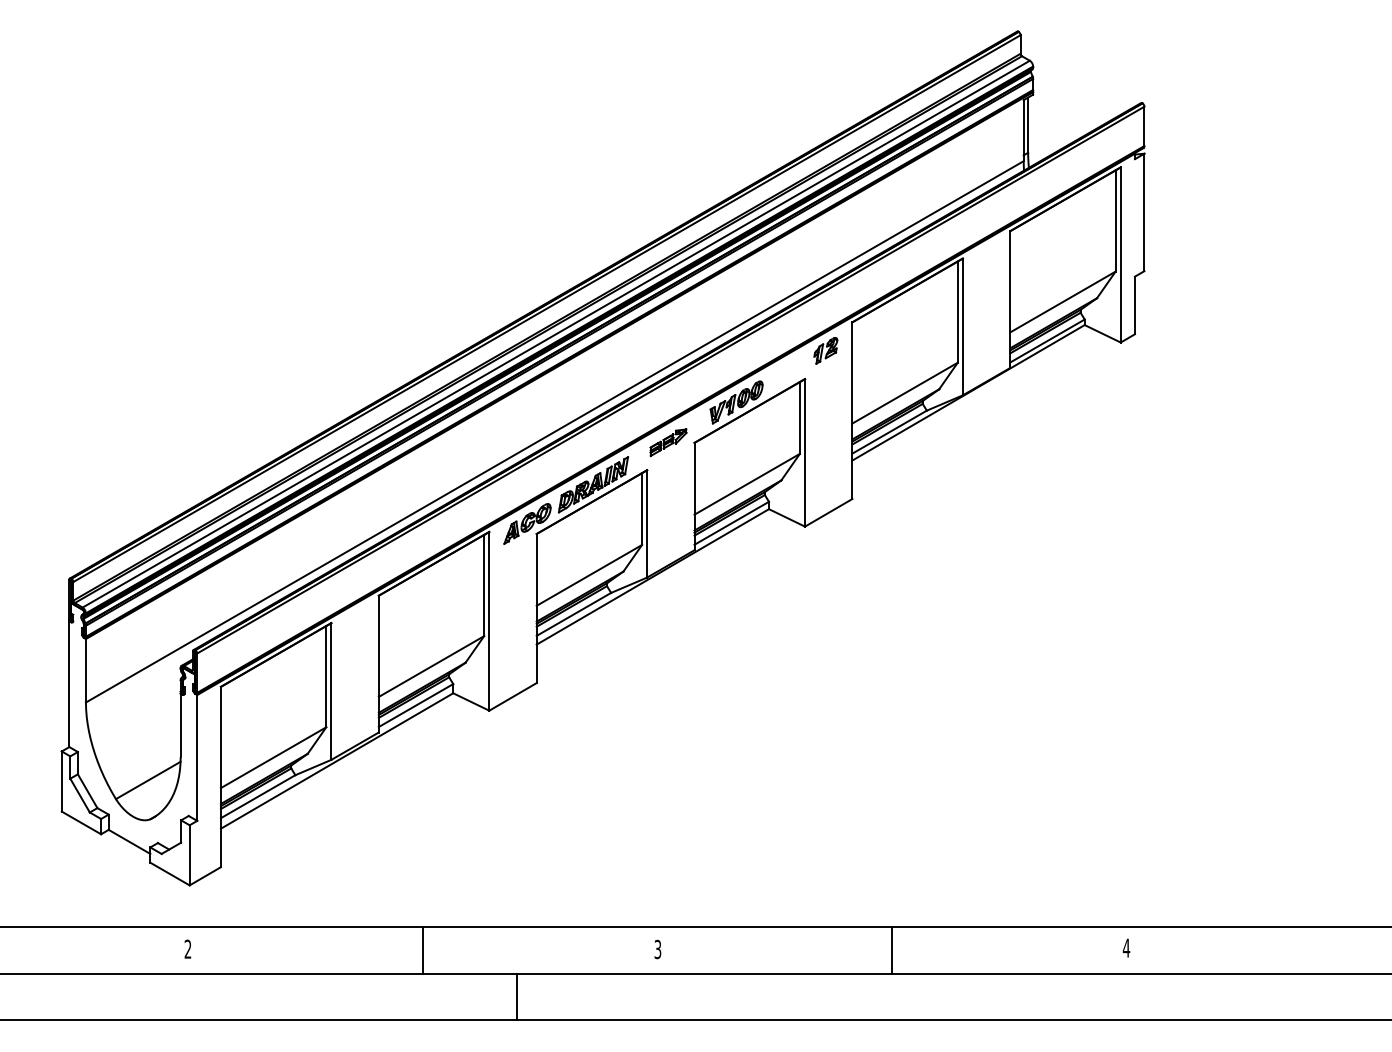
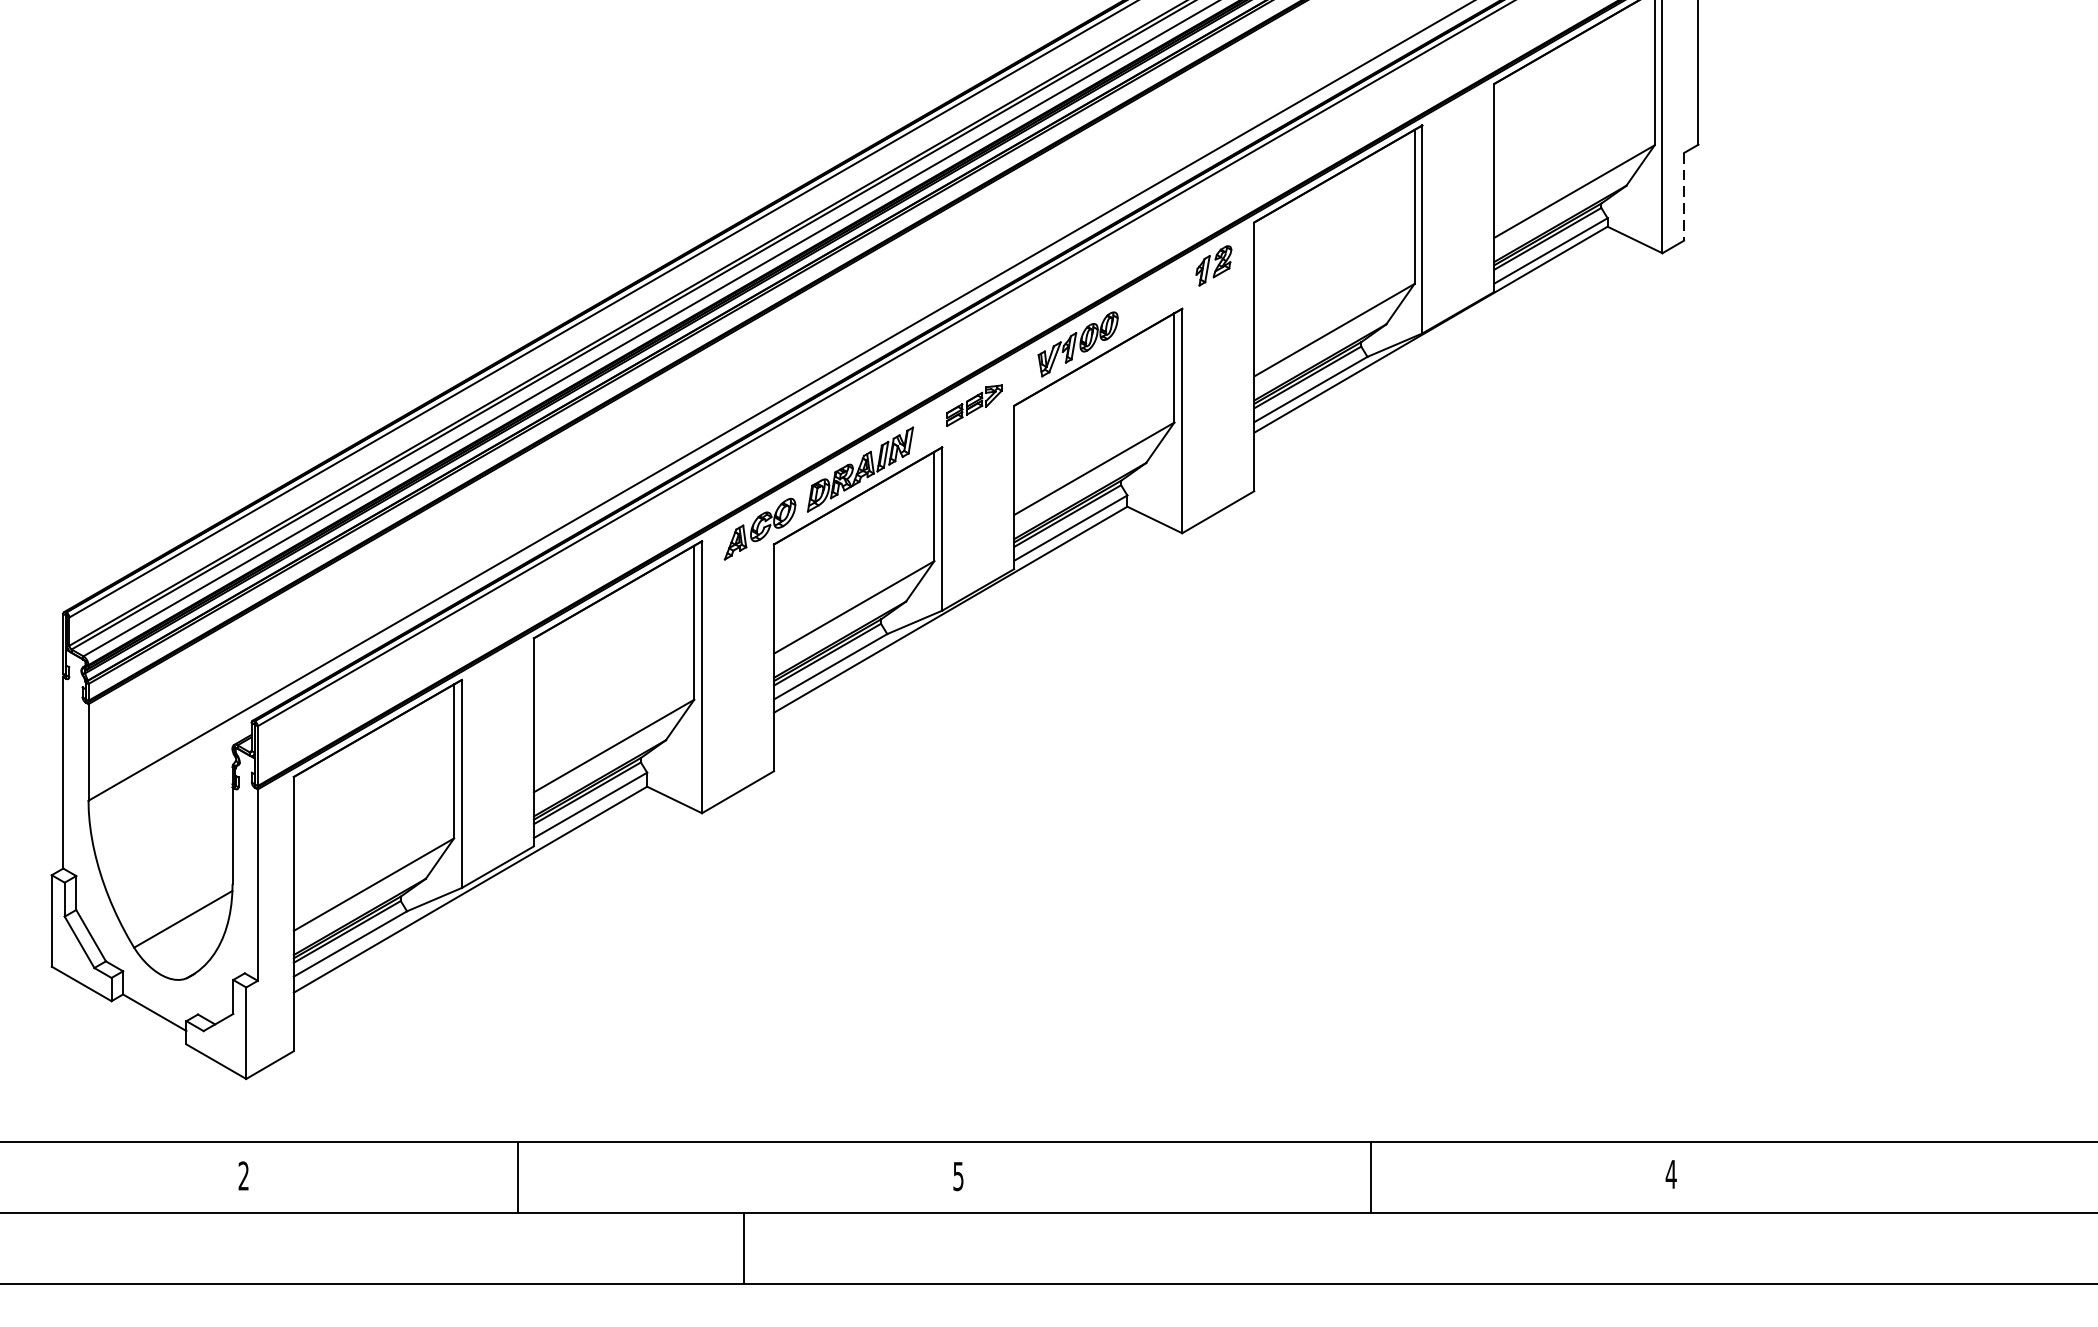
line: (1134, 305) -> (1683, 196), solid -> dashed
text: (658, 948) -> (959, 1174), 3 -> 5
line: (423, 949) -> (518, 1176), moved
line: (891, 949) -> (1370, 1176), moved

